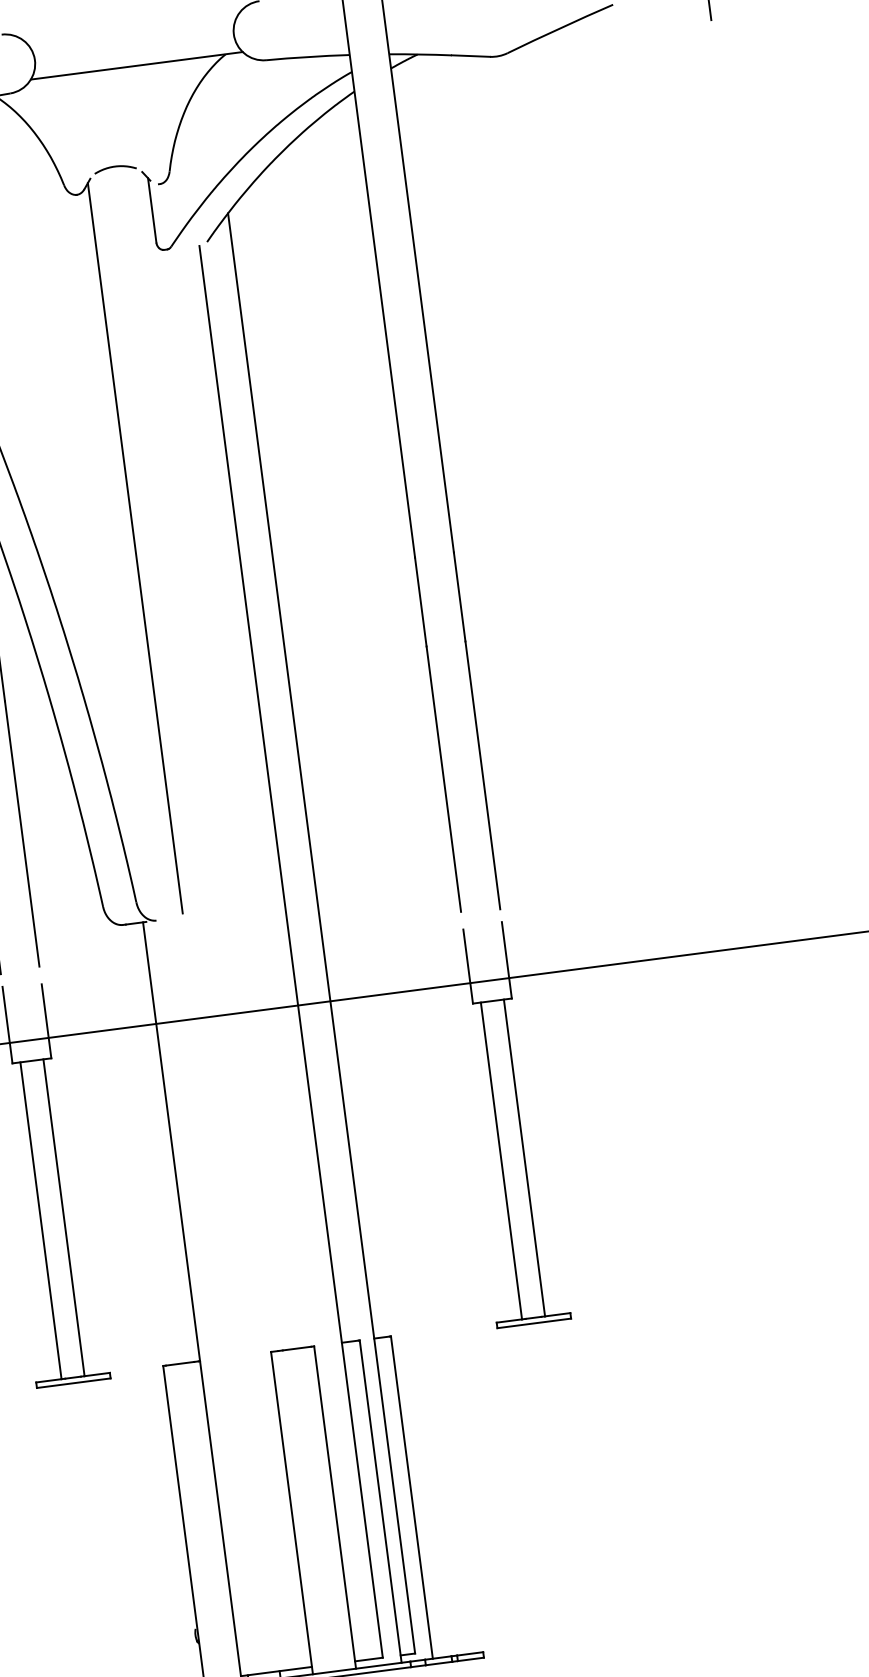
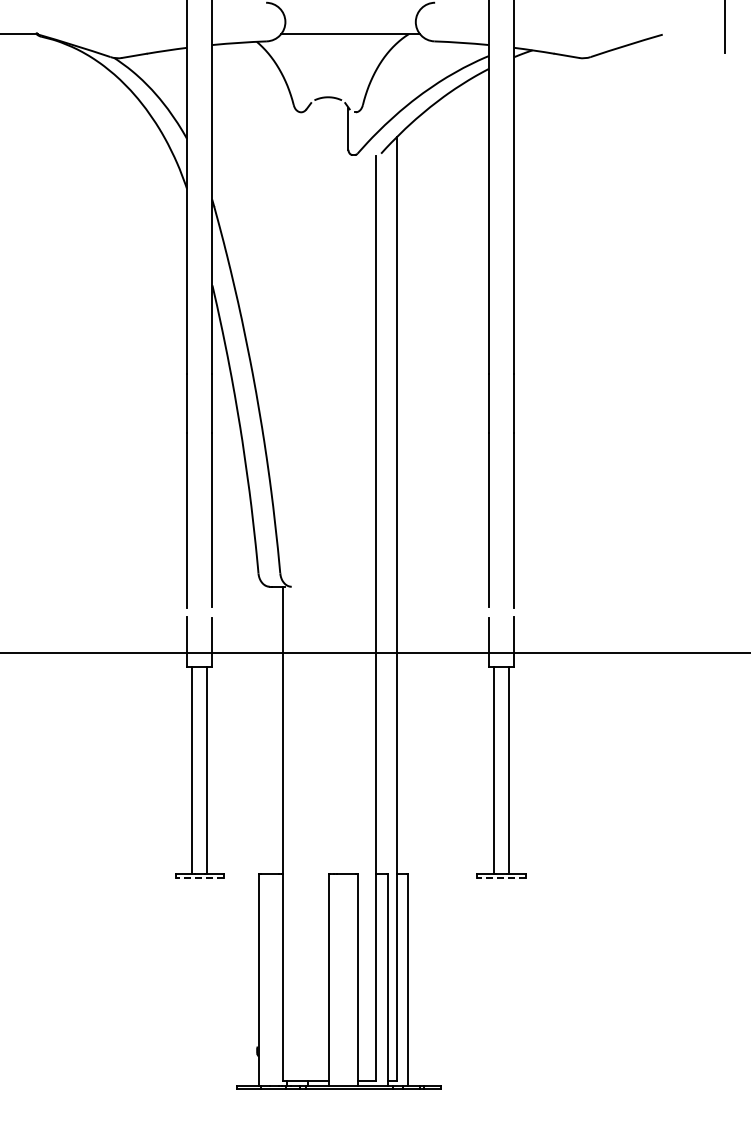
line: (135, 547) -> (309, 344), removed
line: (534, 1324) -> (501, 878), solid -> dashed
line: (73, 1383) -> (199, 878), solid -> dashed

